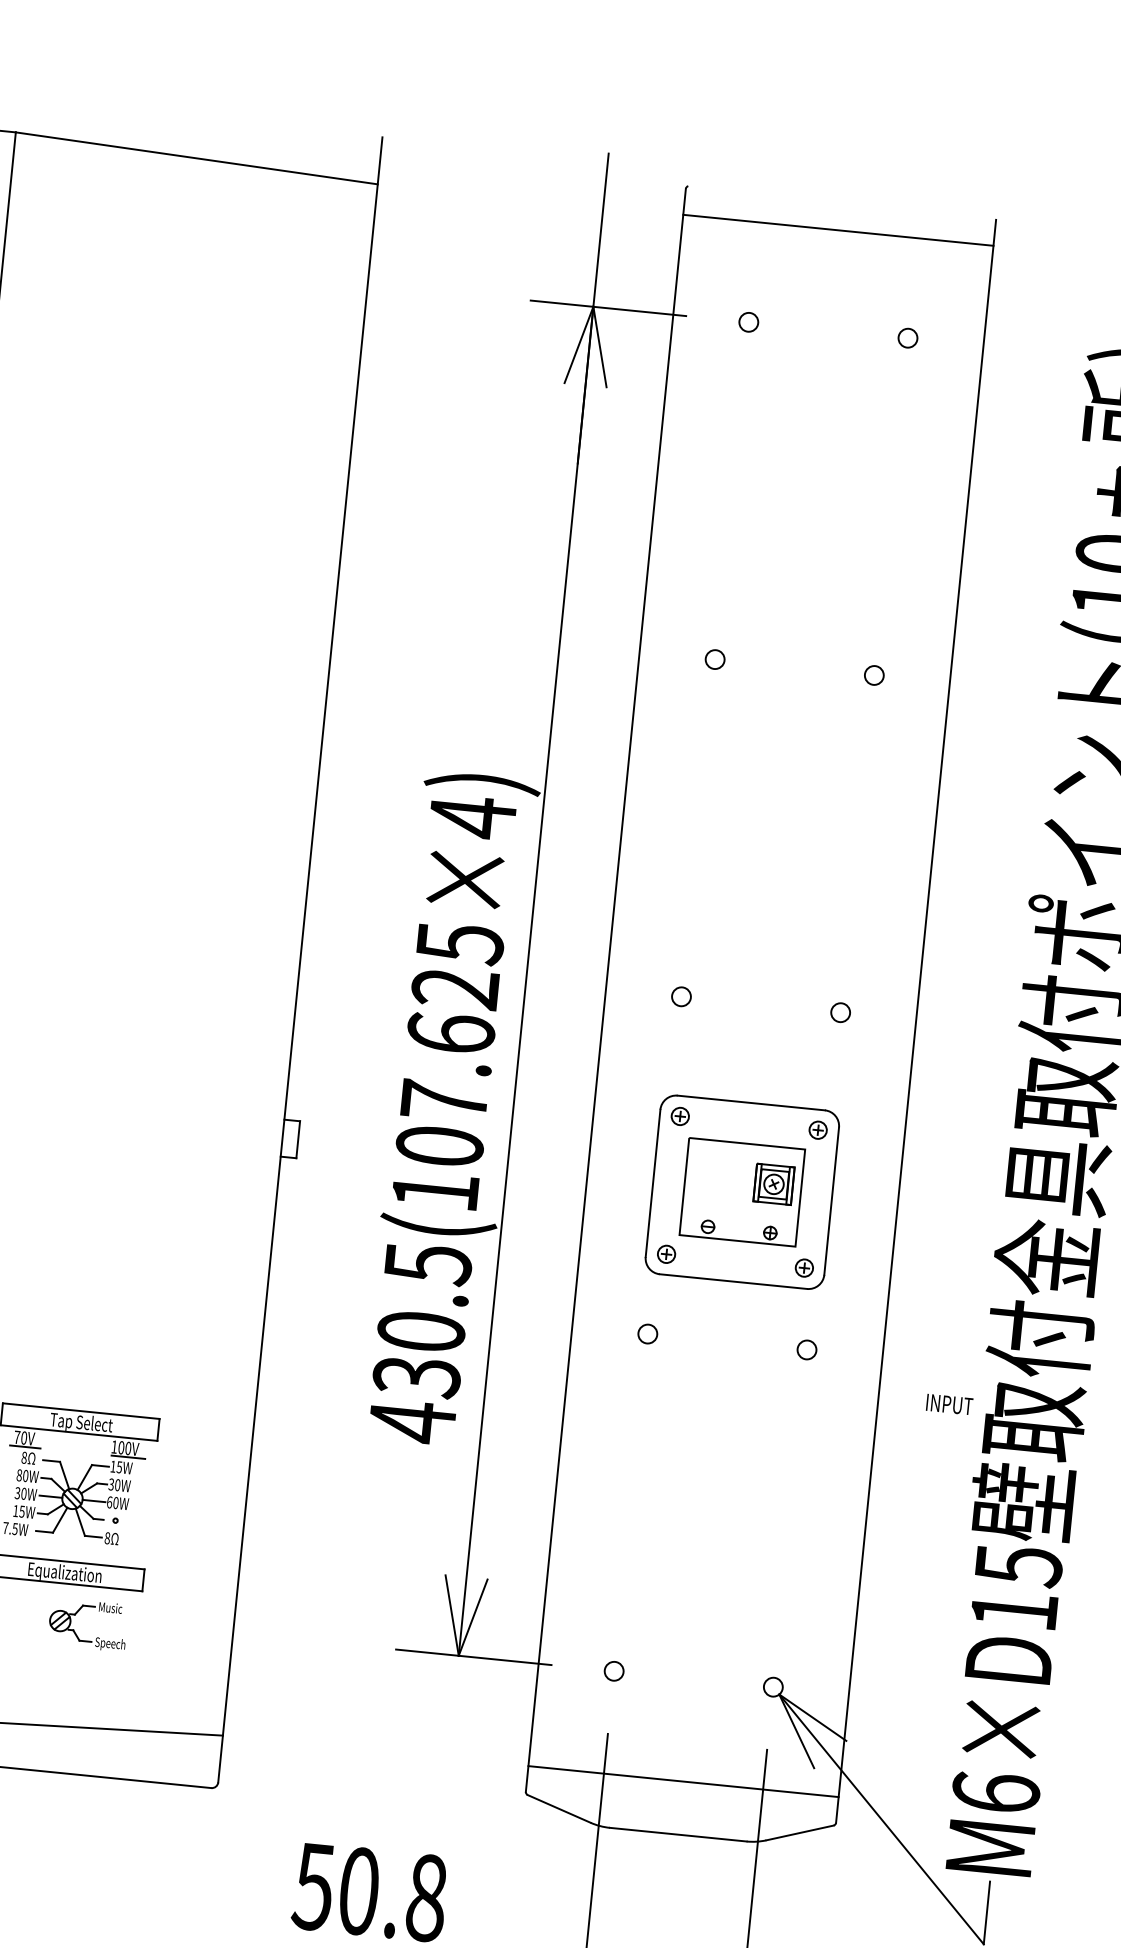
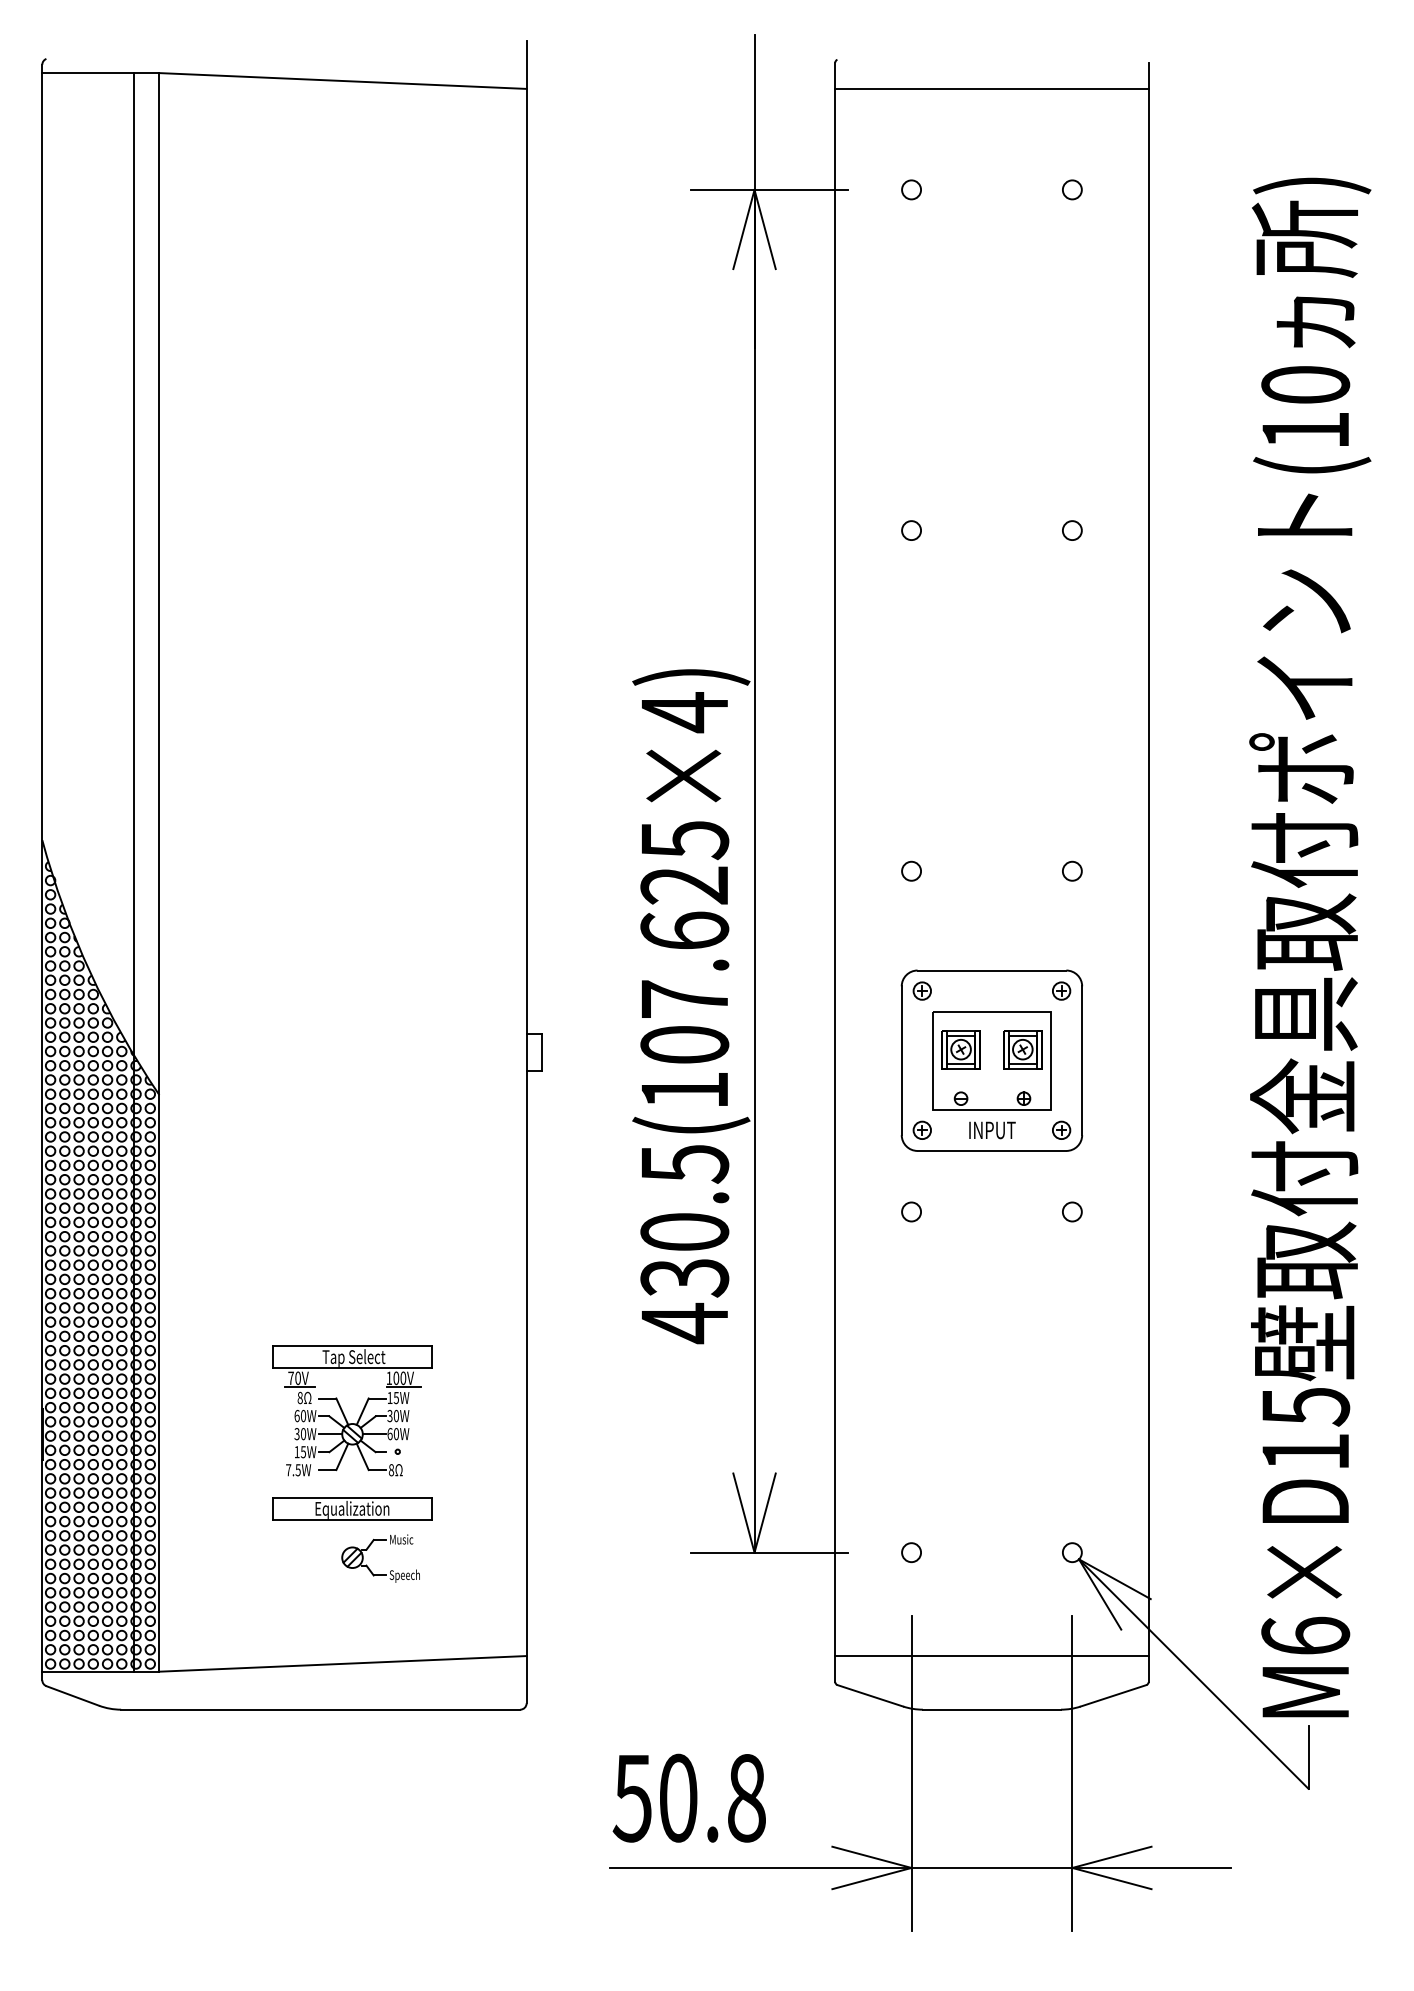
part: (712, 1178) -> (960, 1049), added
text: (949, 1404) -> (992, 1130), moved
text: (18, 1475) -> (296, 1416), 80W -> 60W

